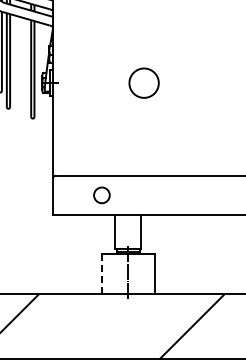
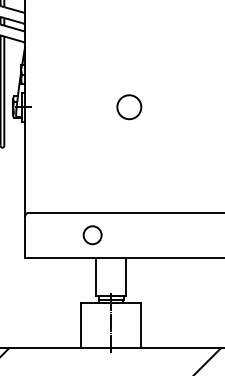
circle: (143, 82) -> (128, 106), size x0.71
circle: (101, 195) -> (92, 235), moved
line: (102, 274) -> (81, 325), dashed -> solid

